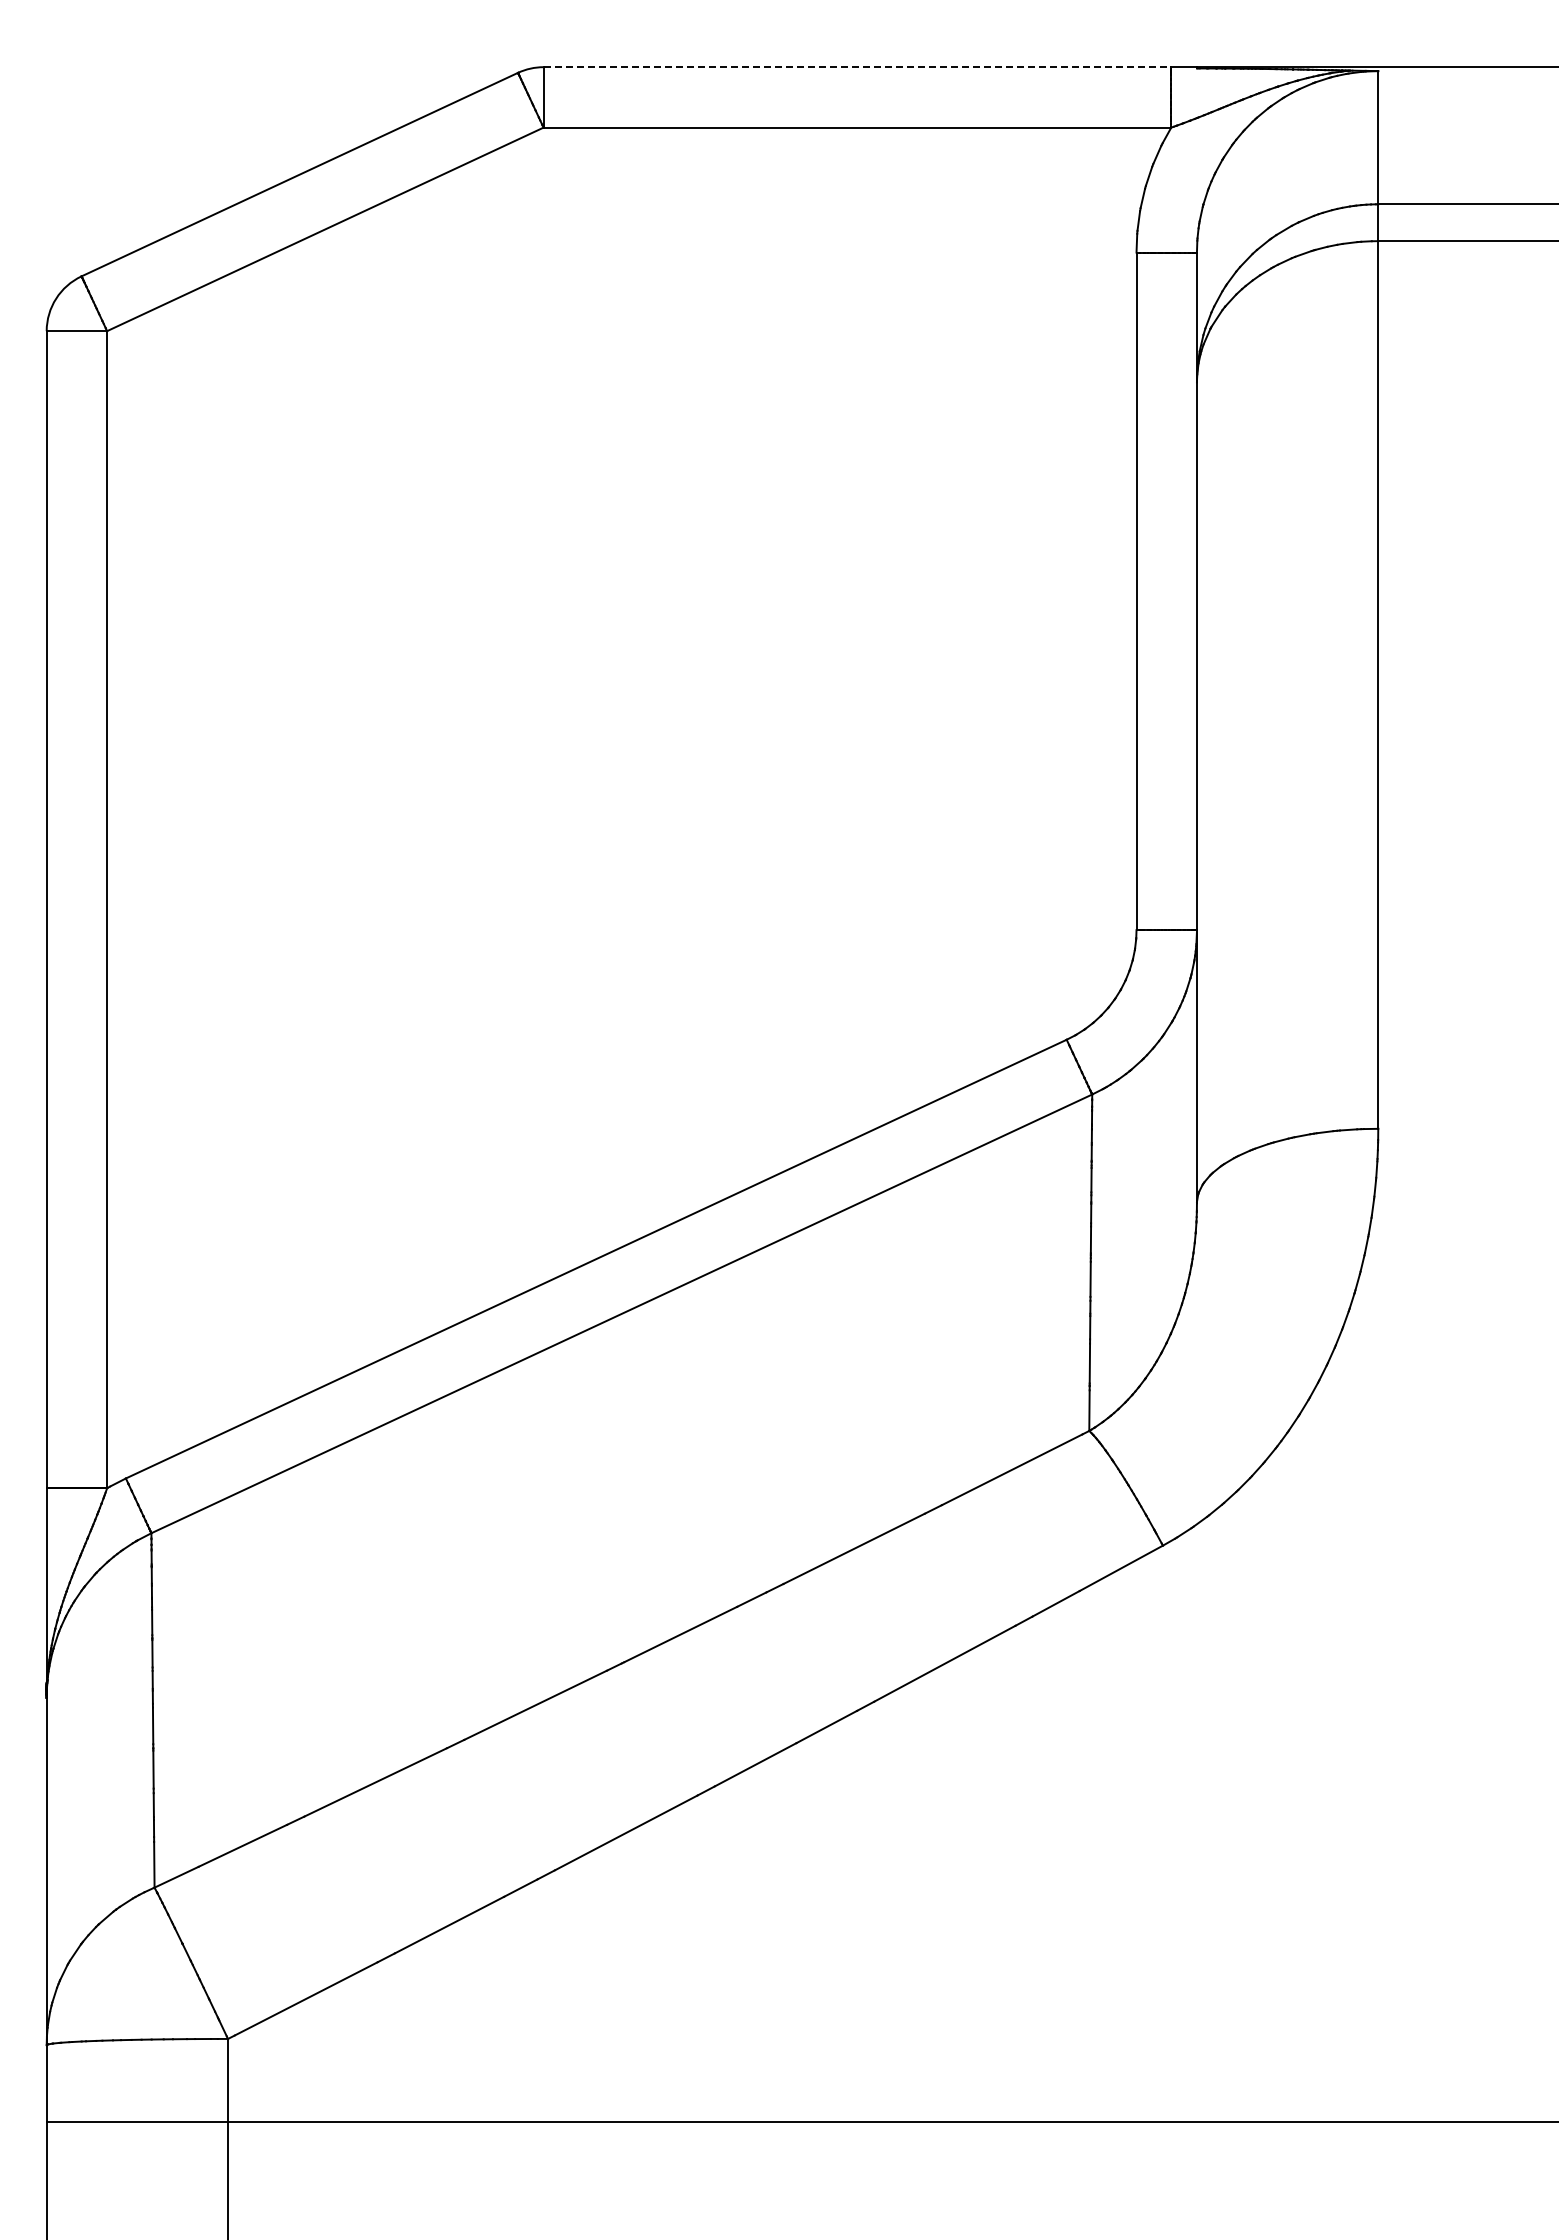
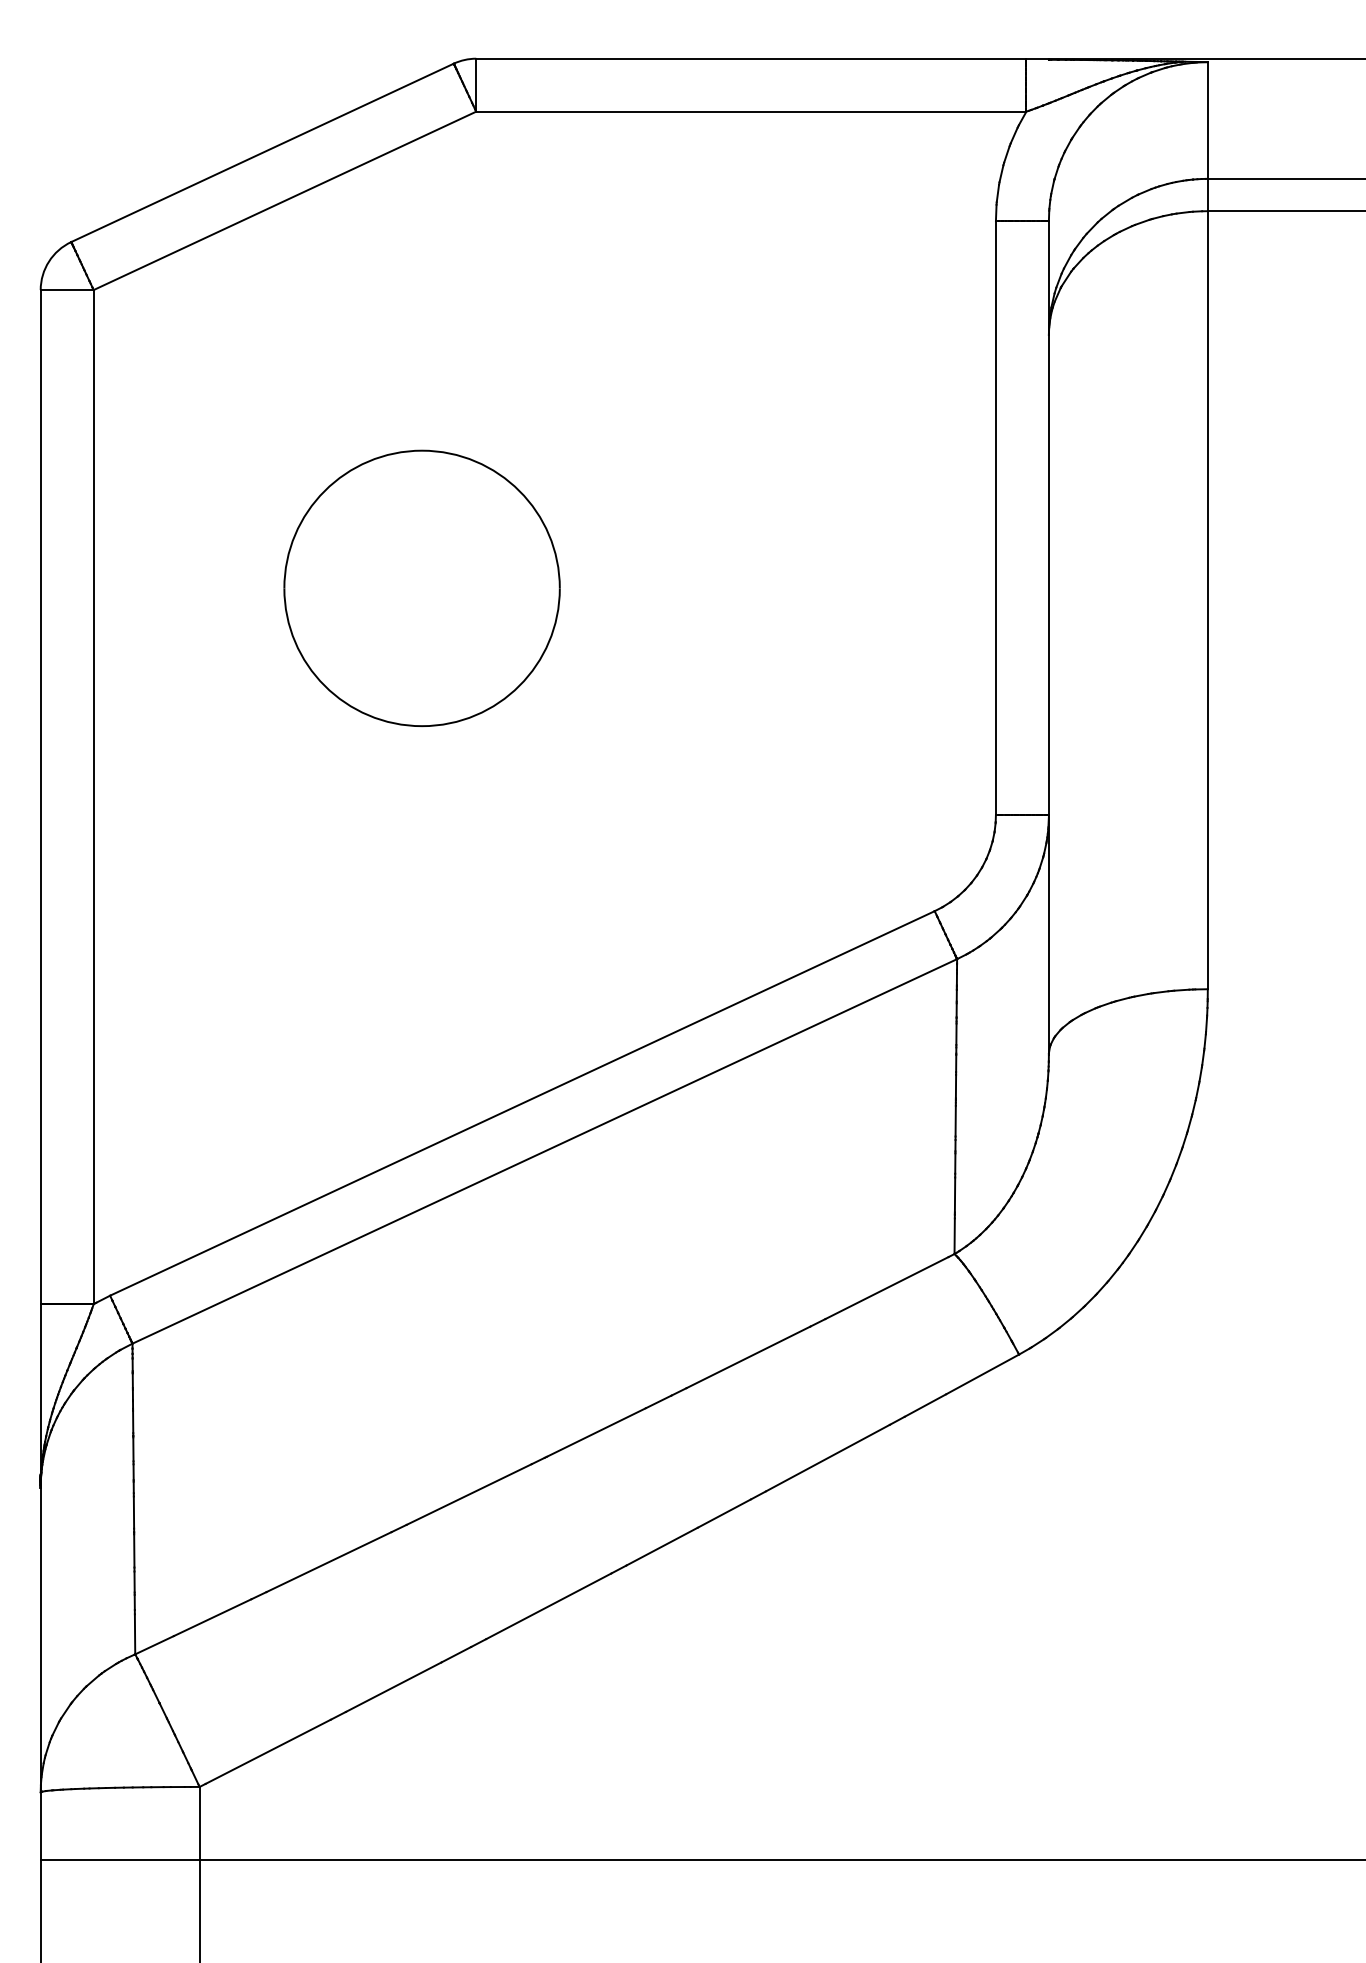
line: (857, 67) -> (751, 58), dashed -> solid
part: (481, 671) -> (421, 588), added

